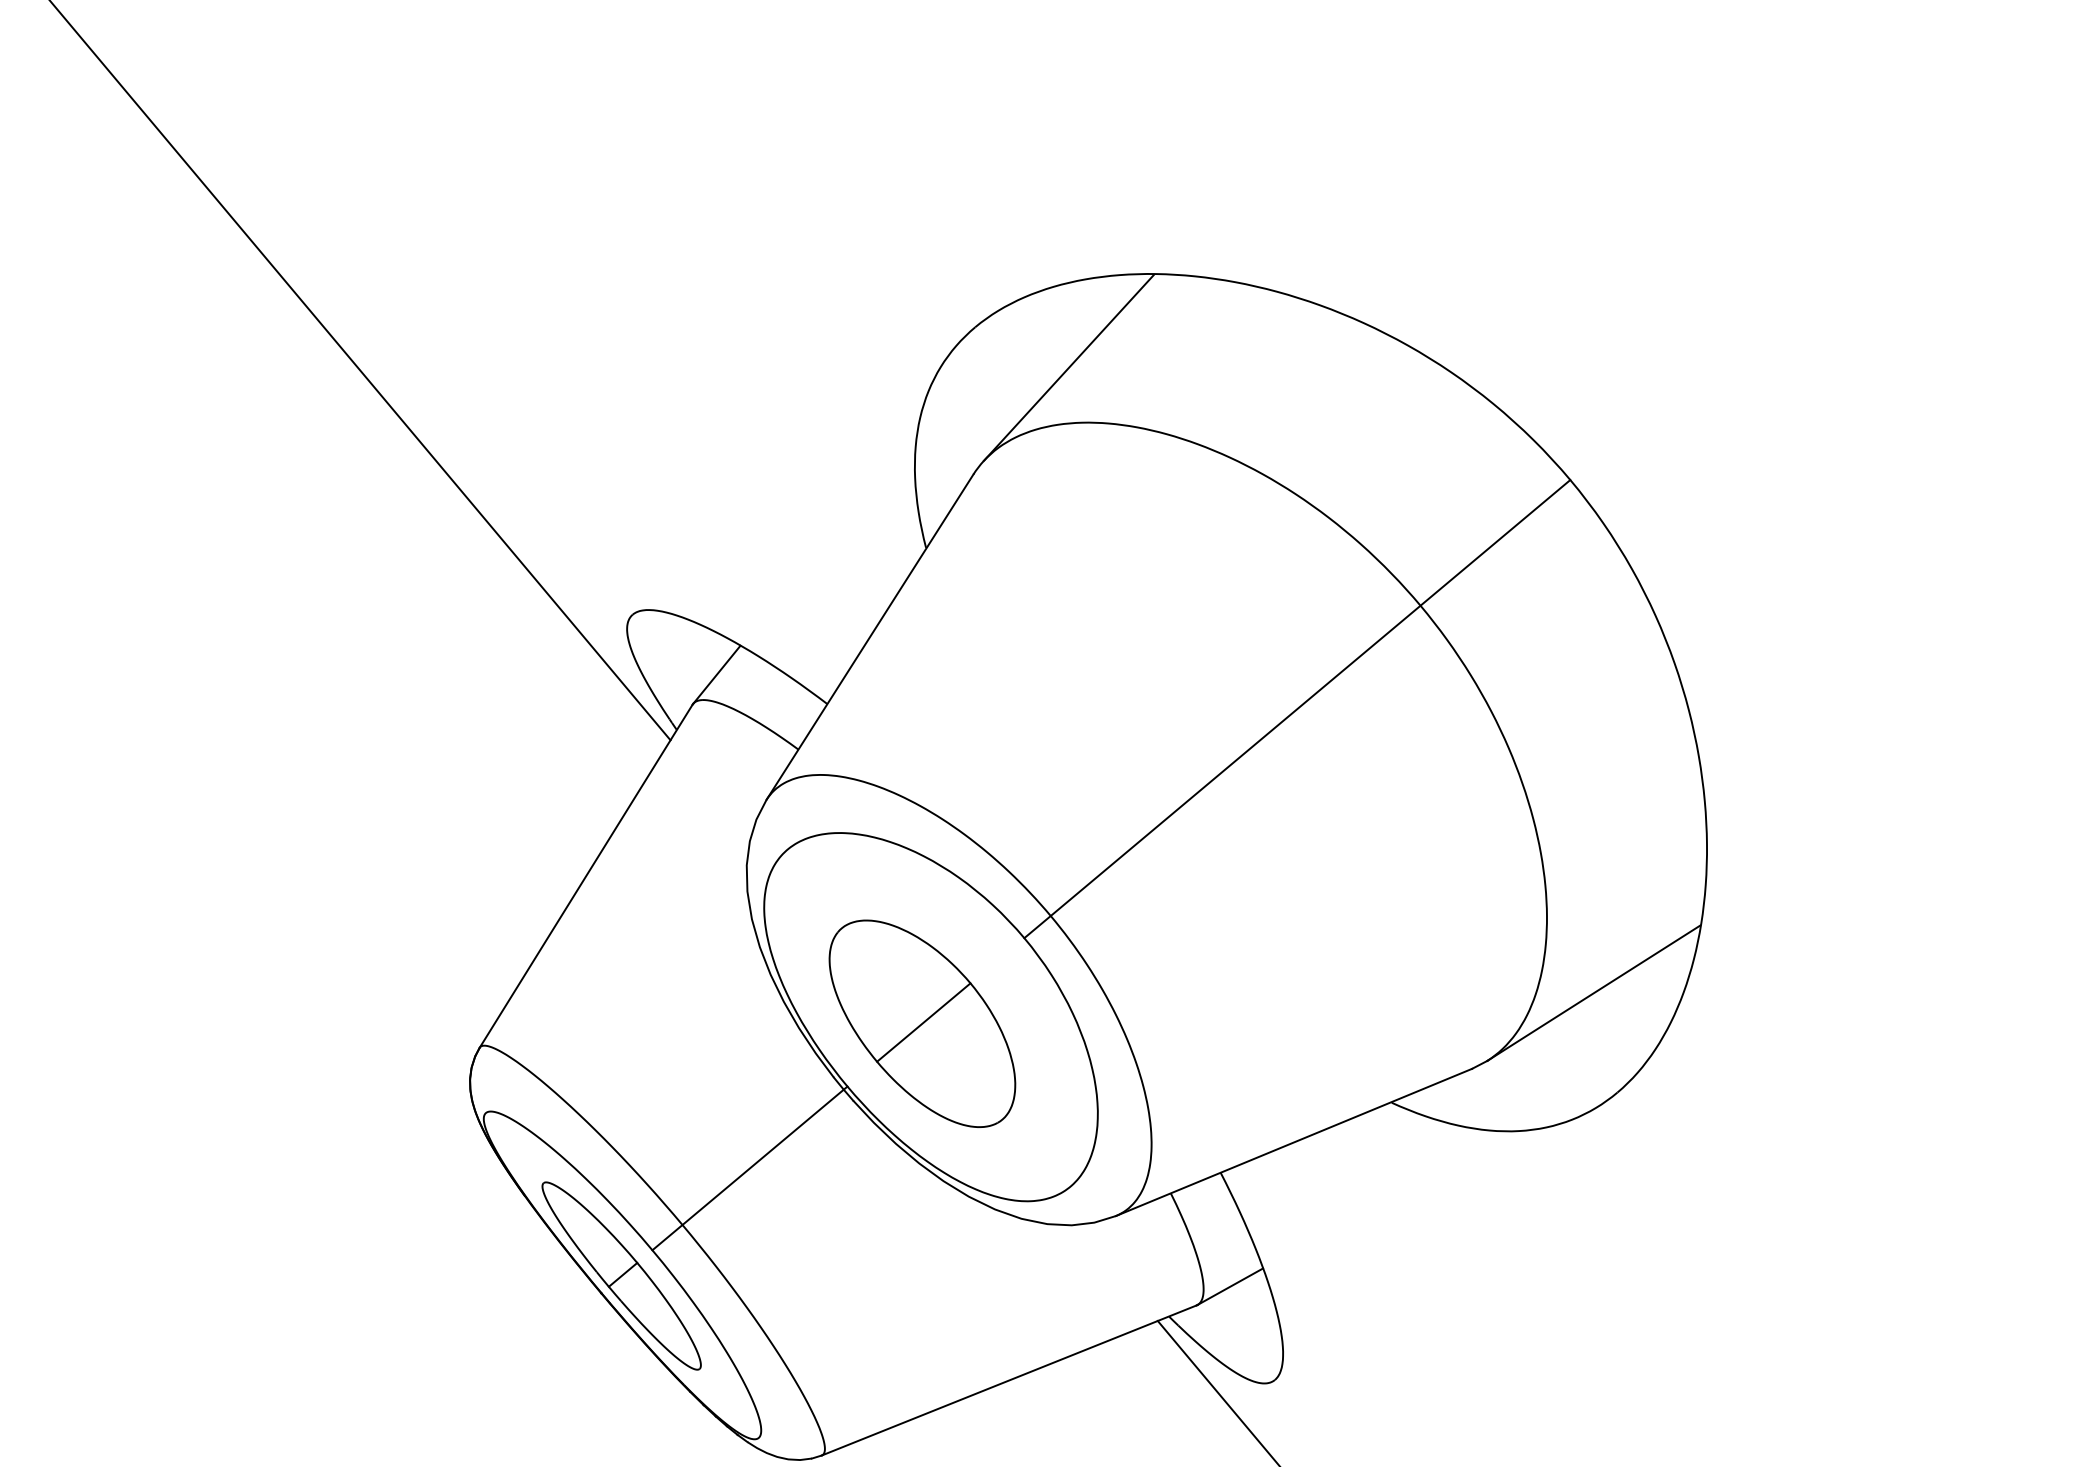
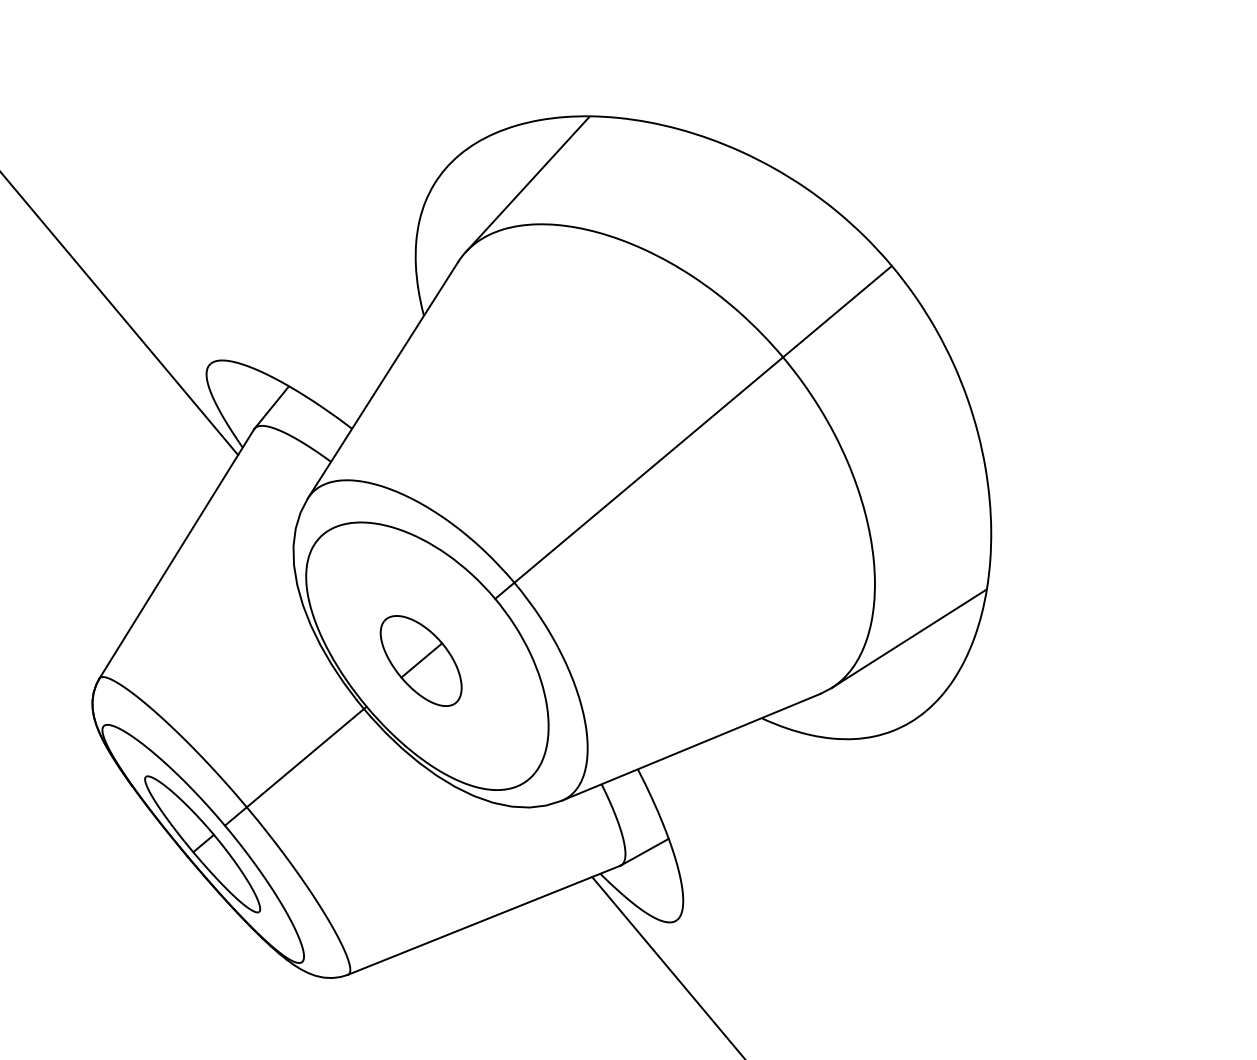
part: (922, 1023) -> (421, 660), size x0.6

